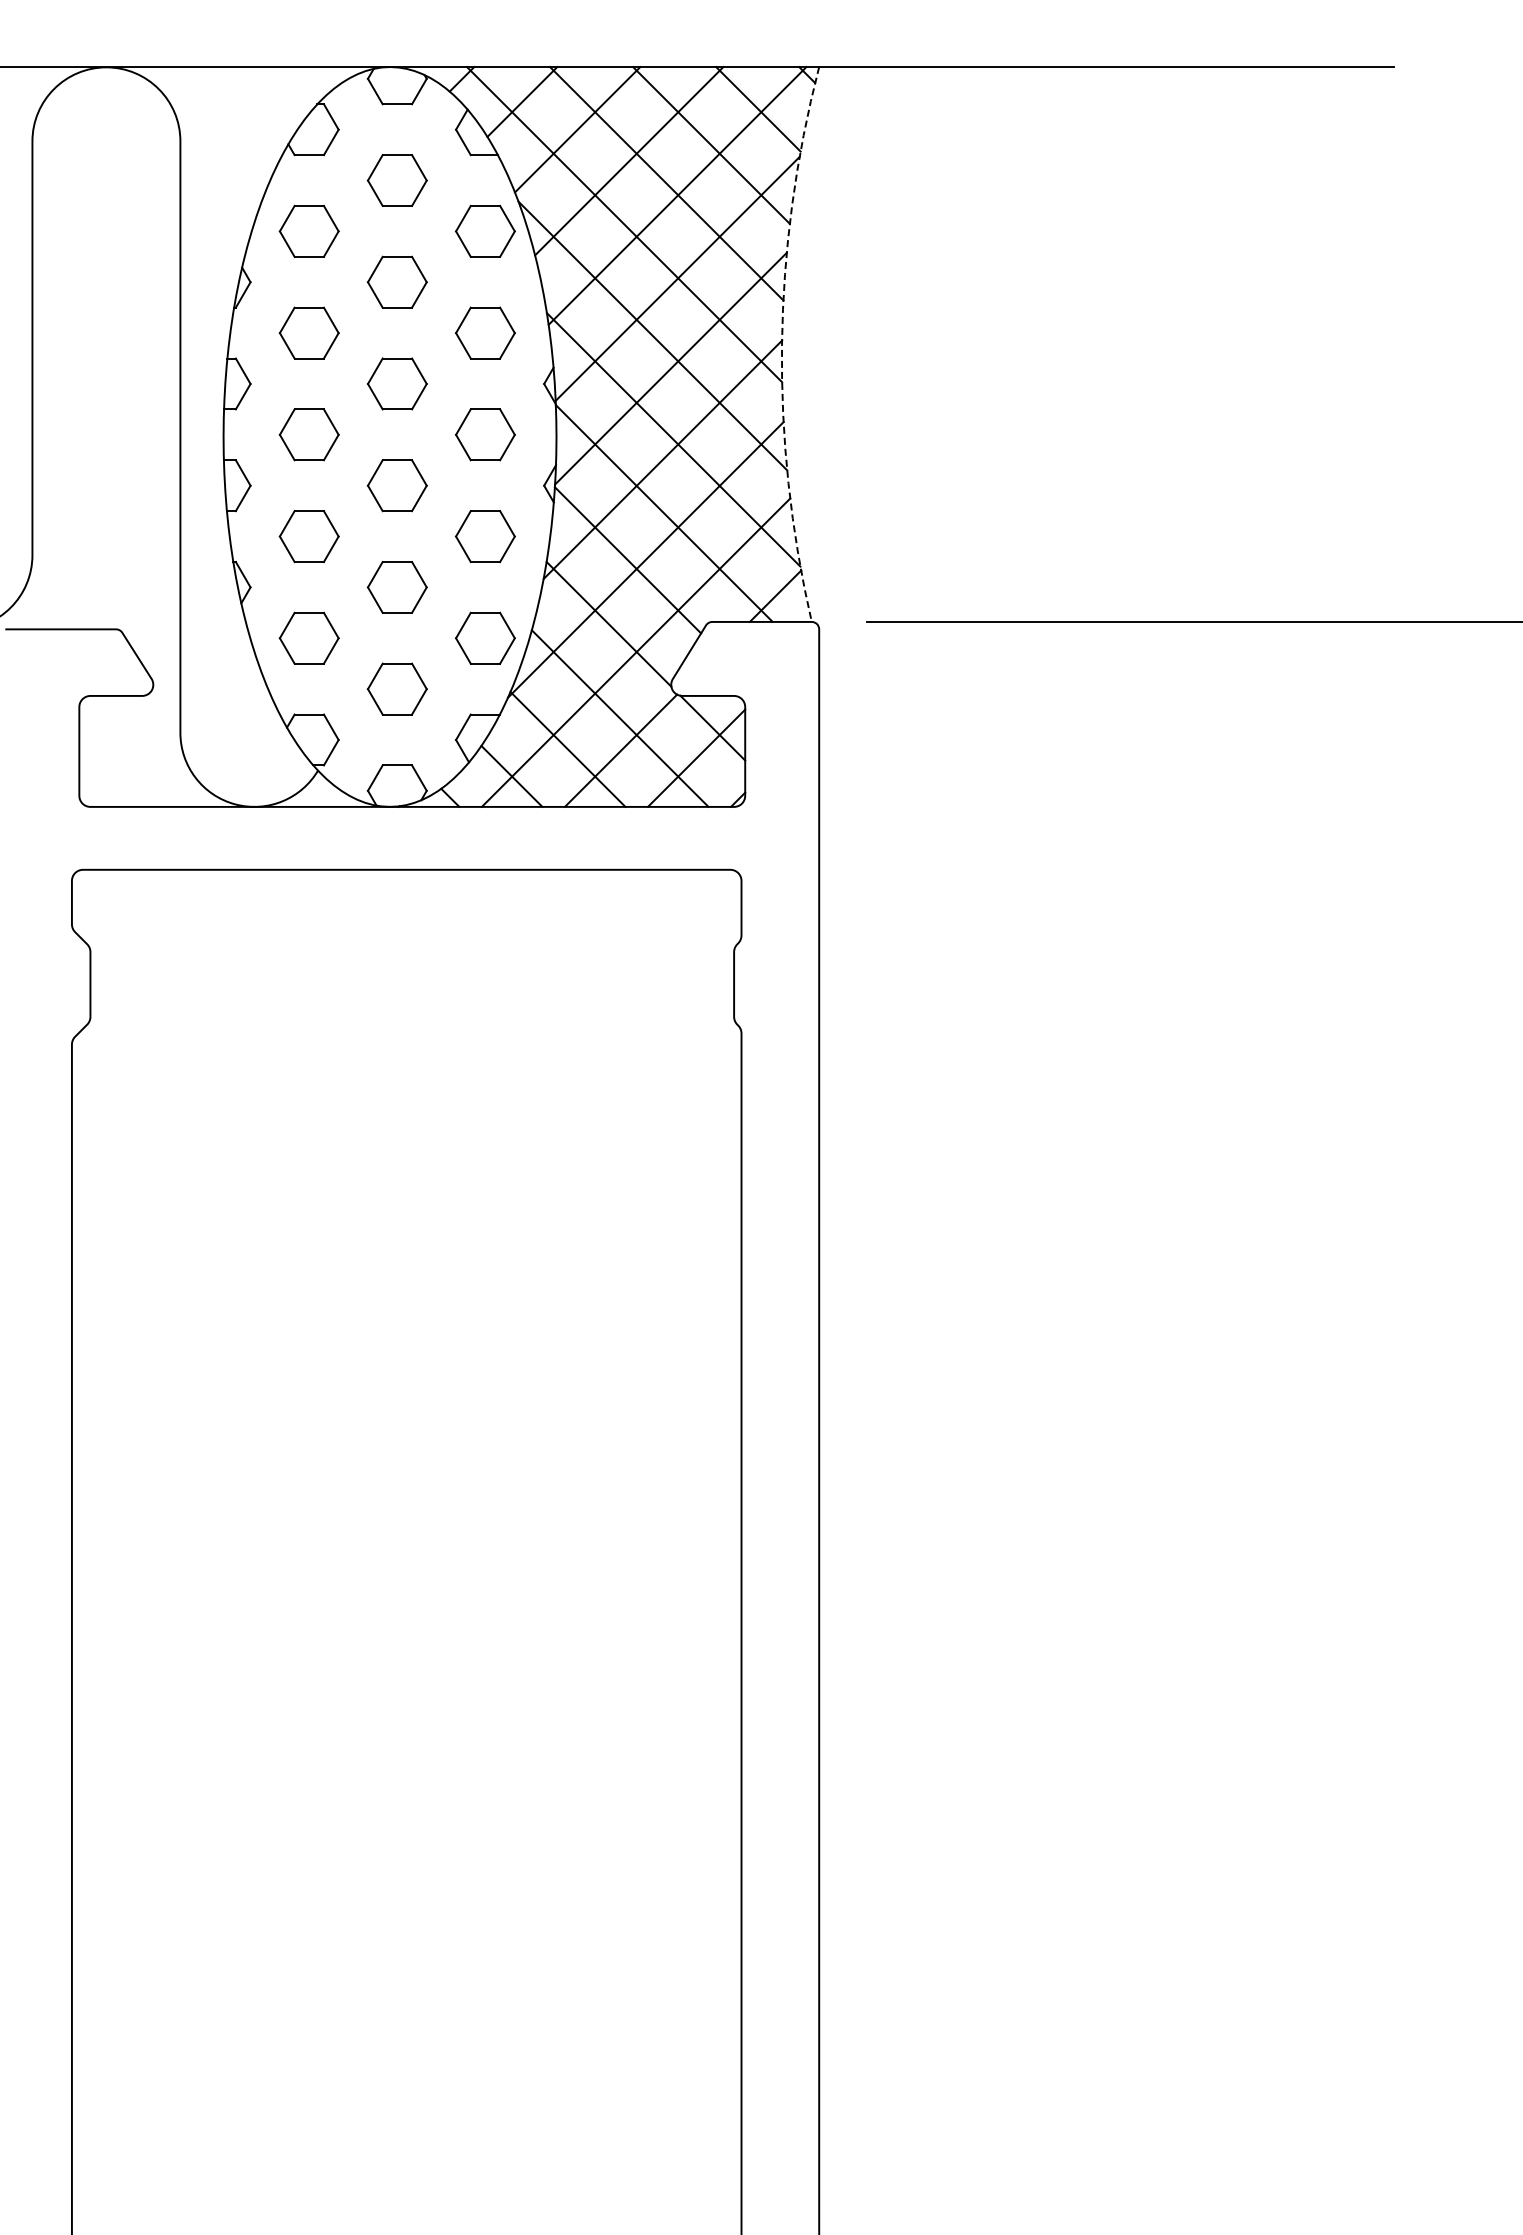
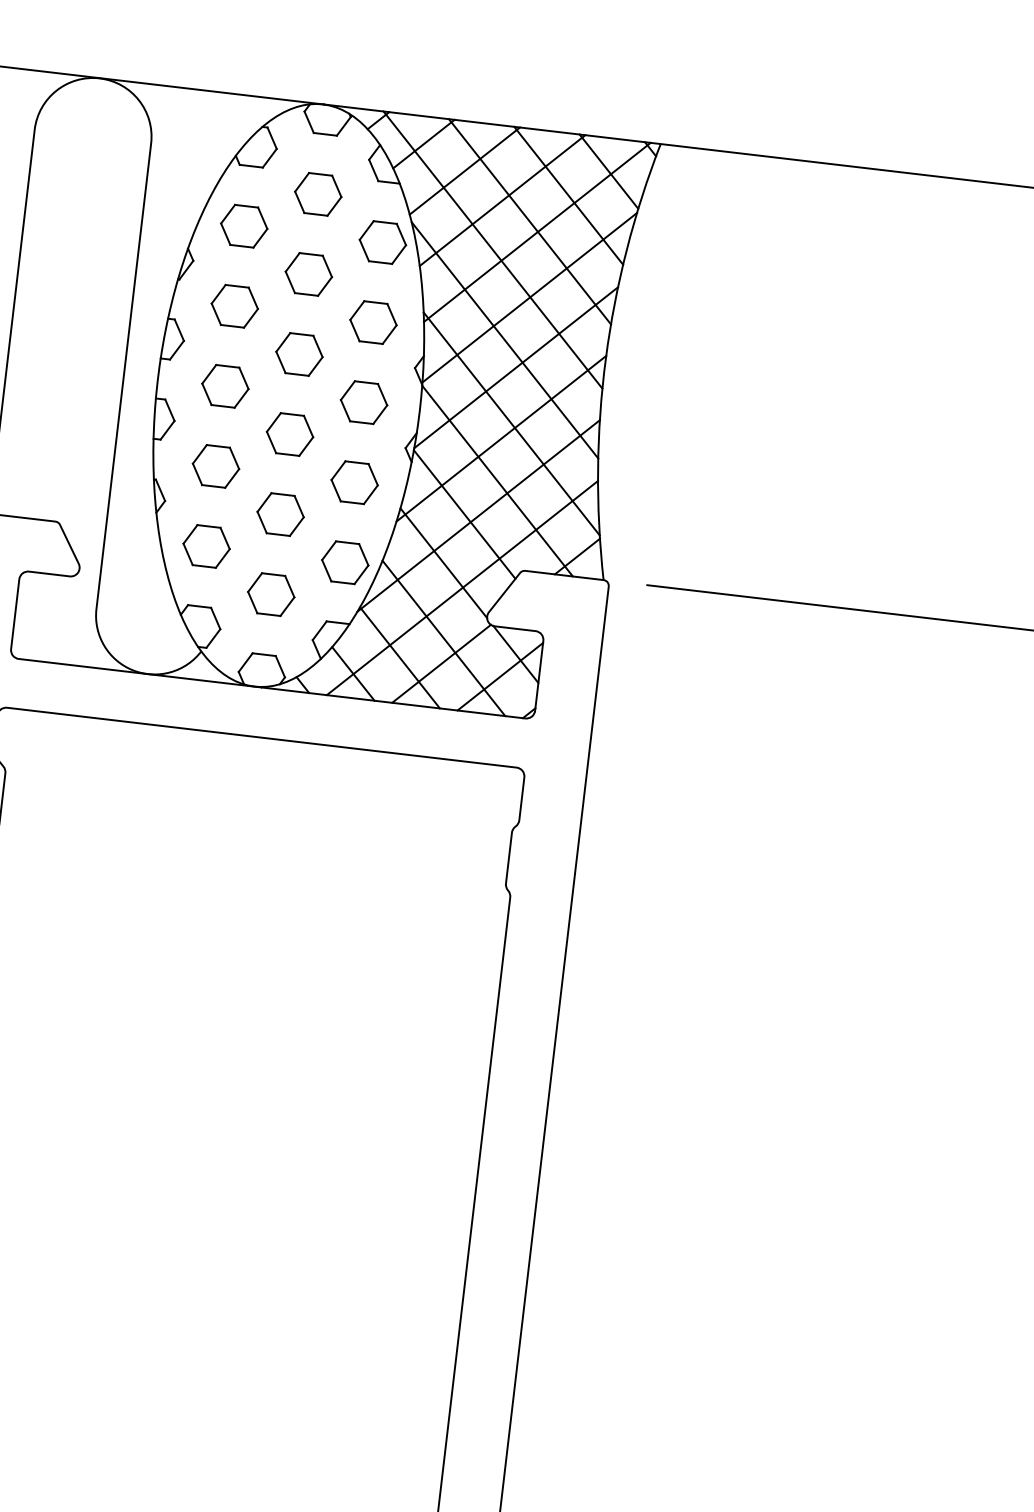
arc: (782, 344) -> (606, 359), dashed -> solid

